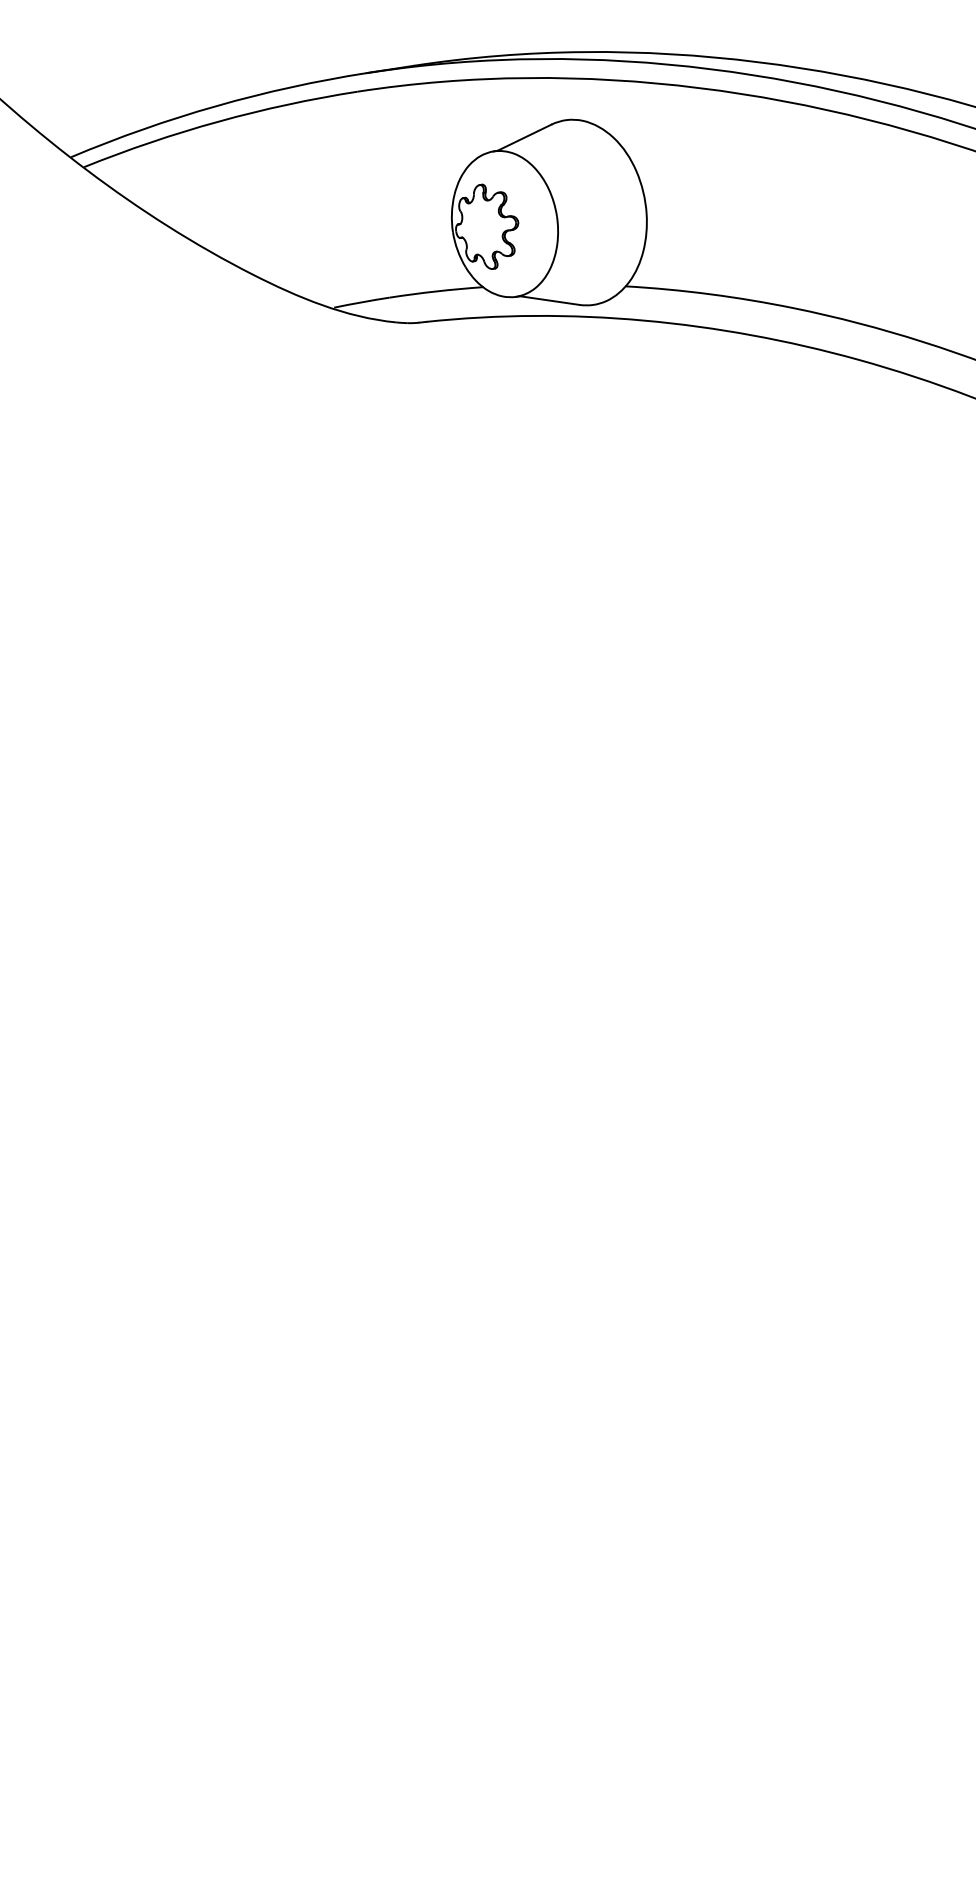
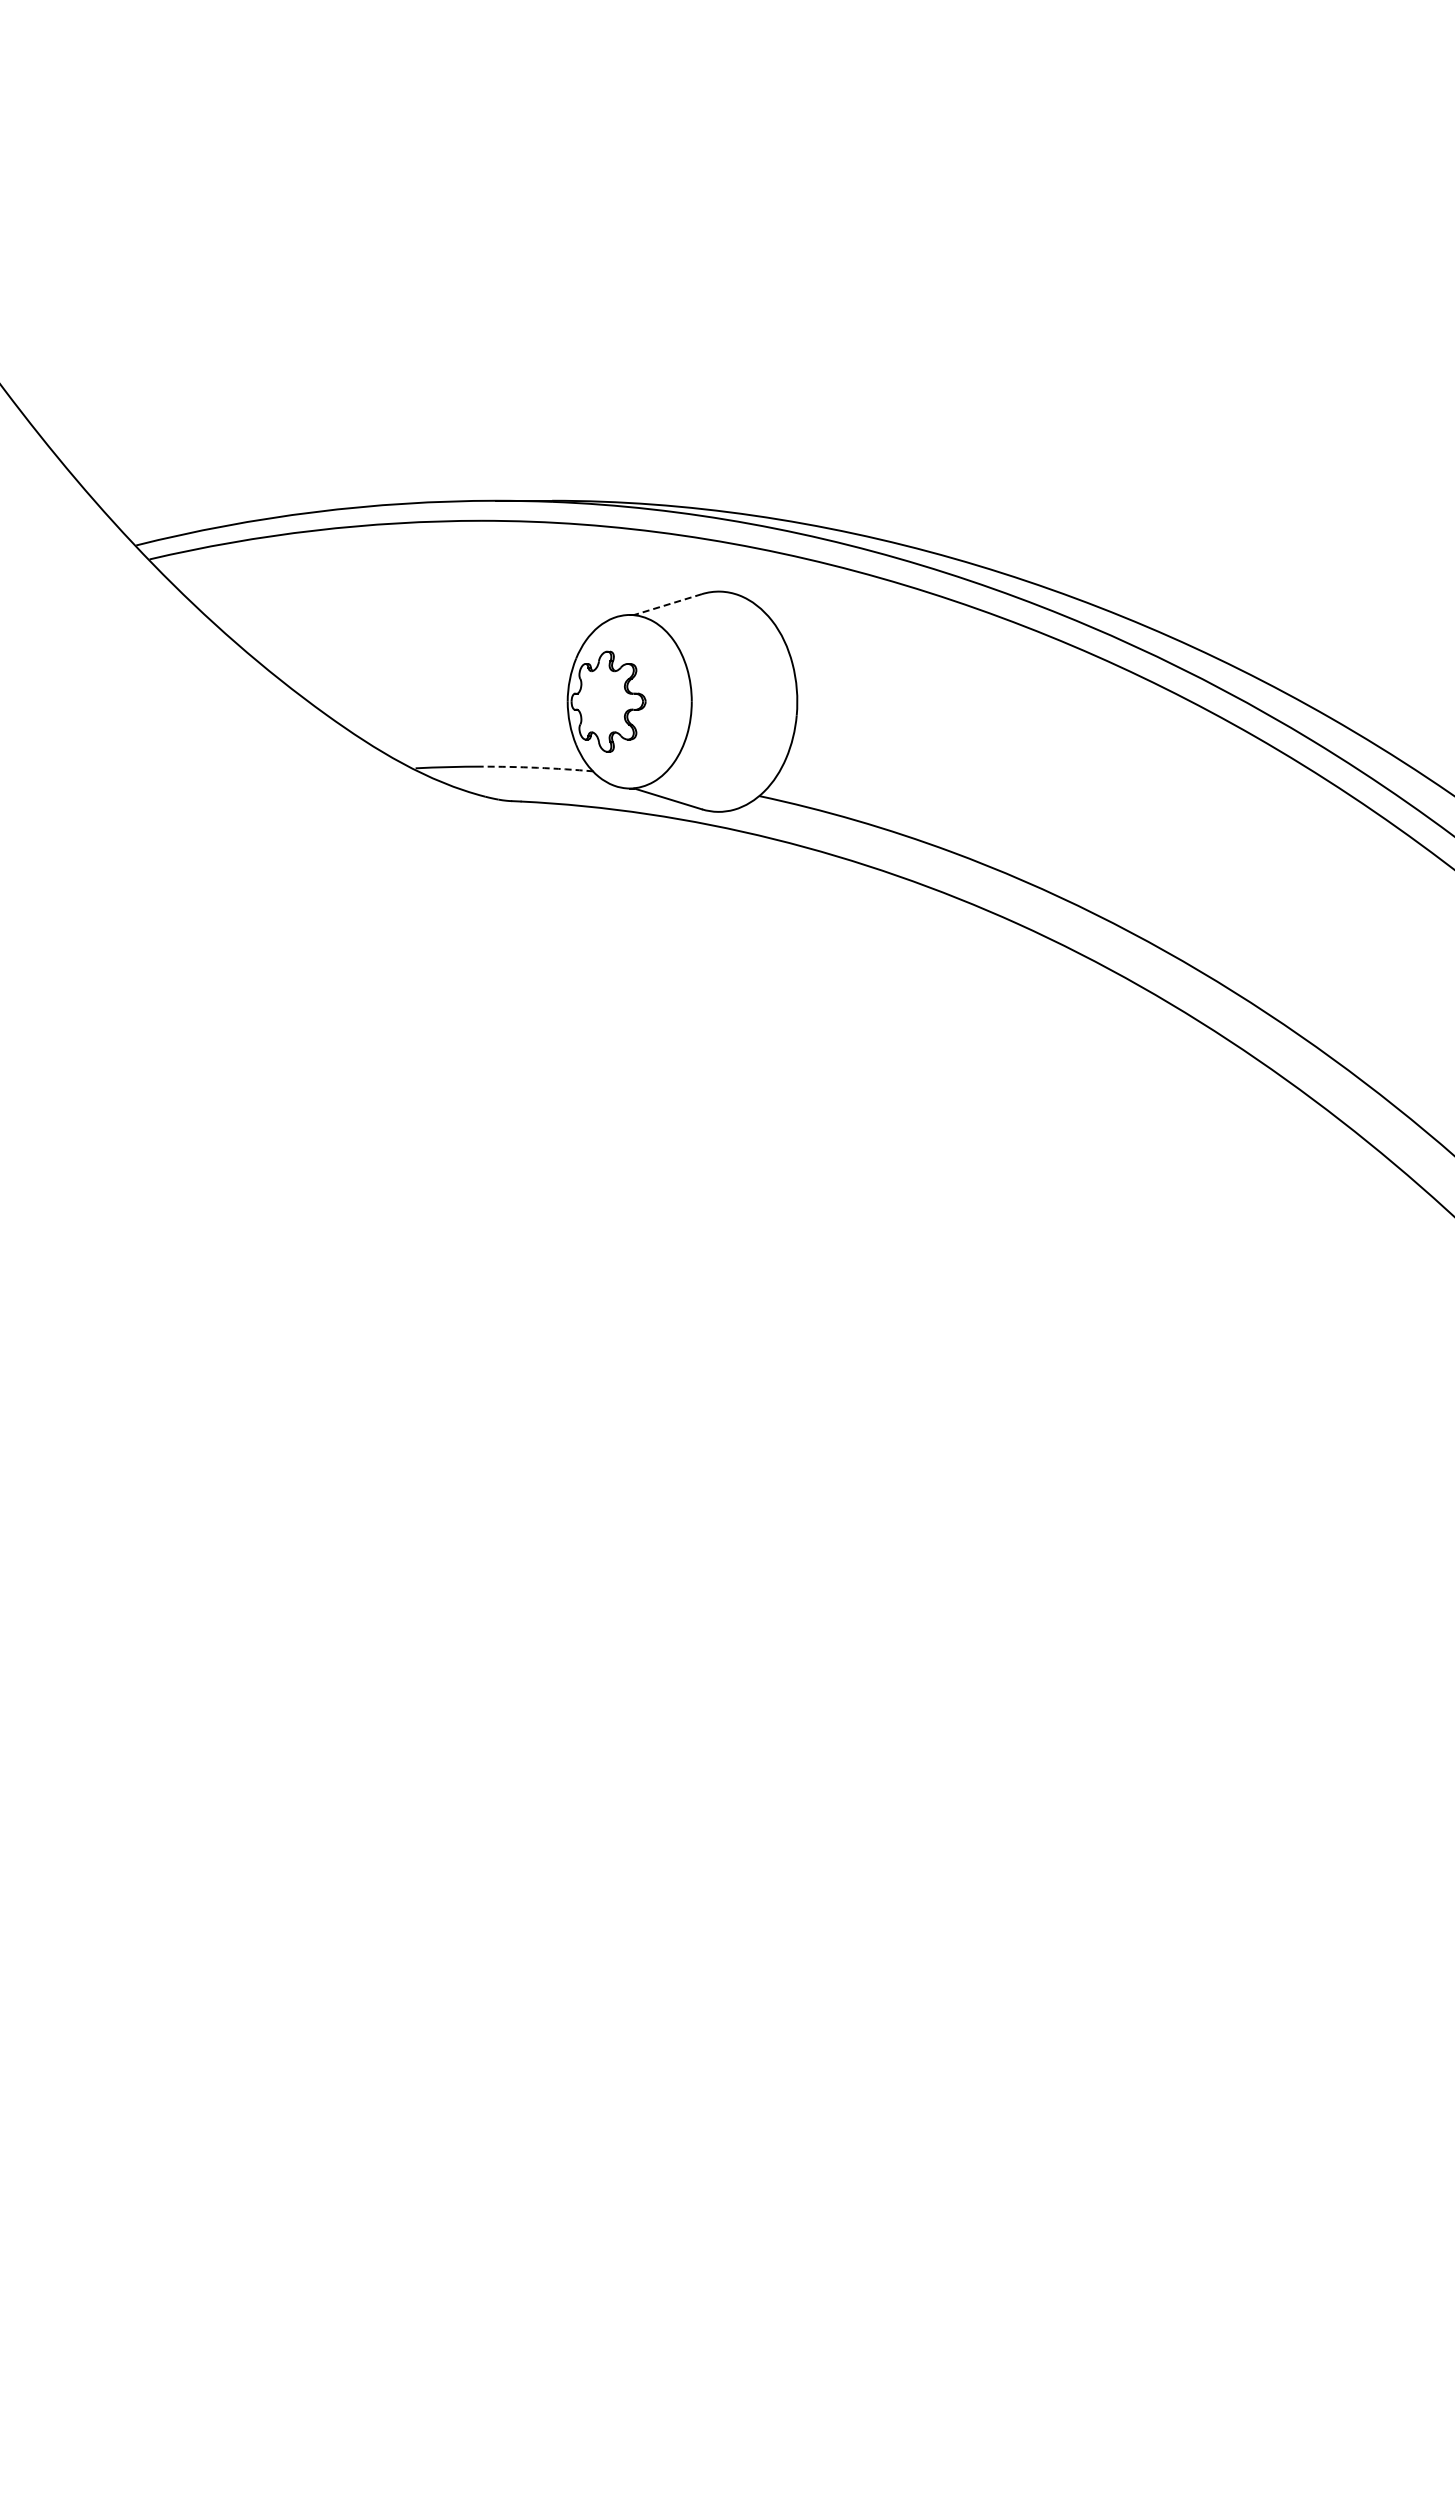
line: (523, 137) -> (667, 604), solid -> dashed
arc: (436, 291) -> (537, 767), solid -> dashed

